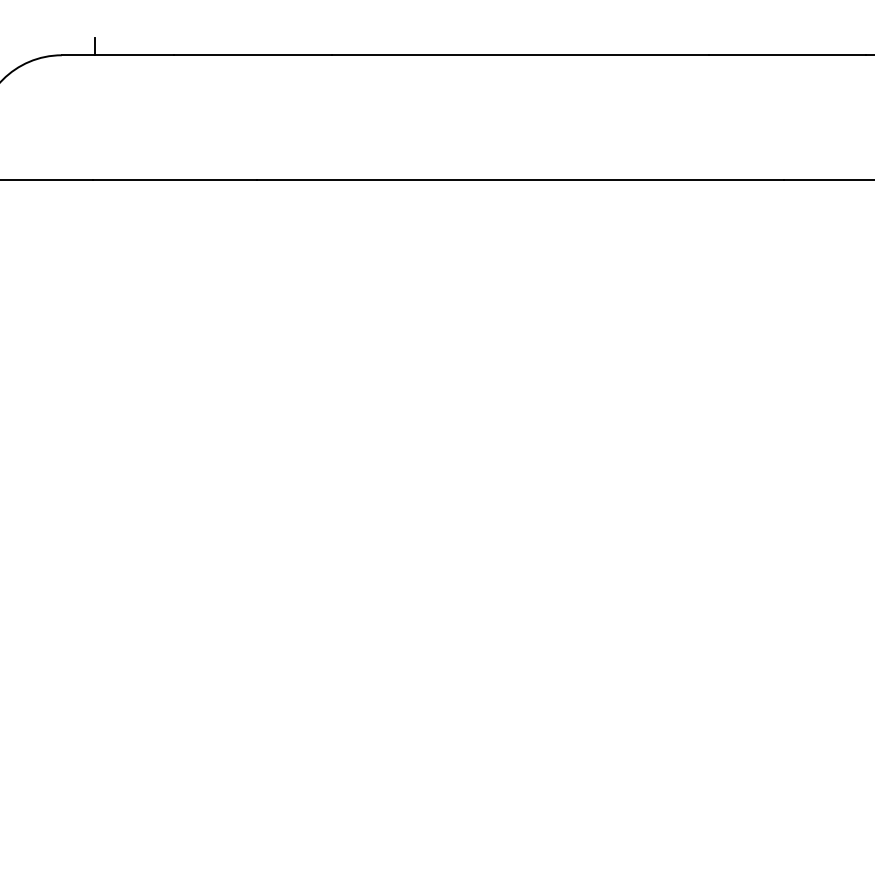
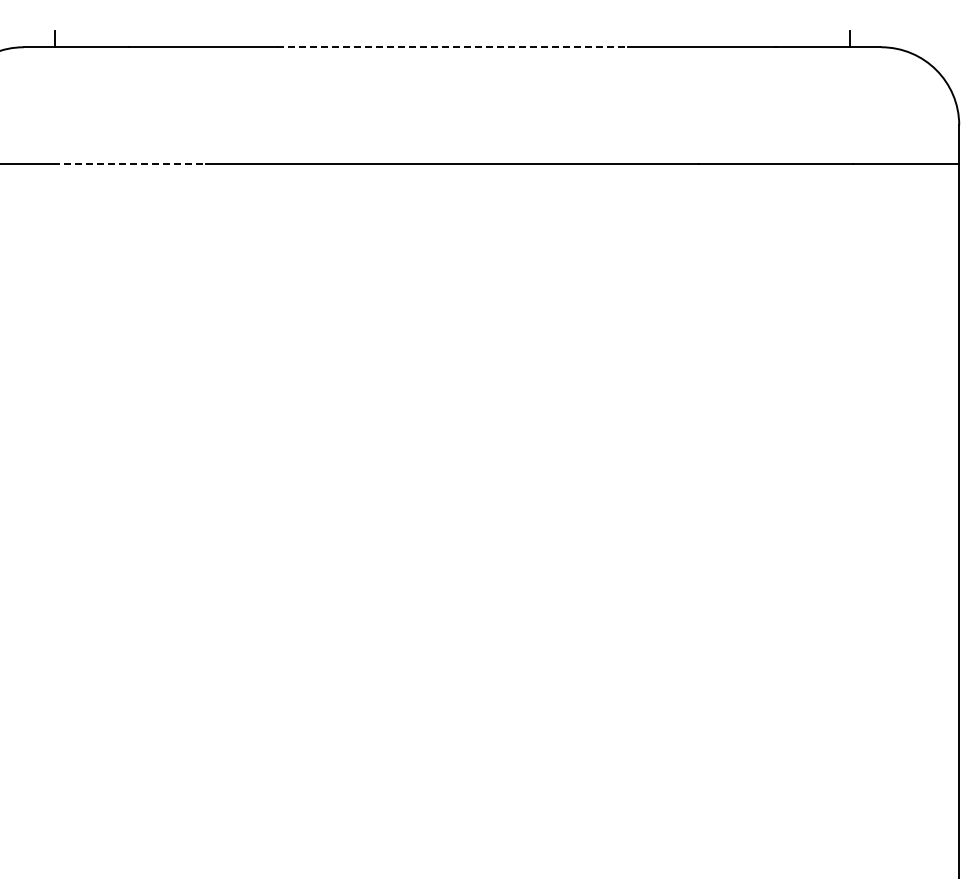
line: (520, 55) -> (452, 47), solid -> dashed
line: (174, 180) -> (129, 164), solid -> dashed

